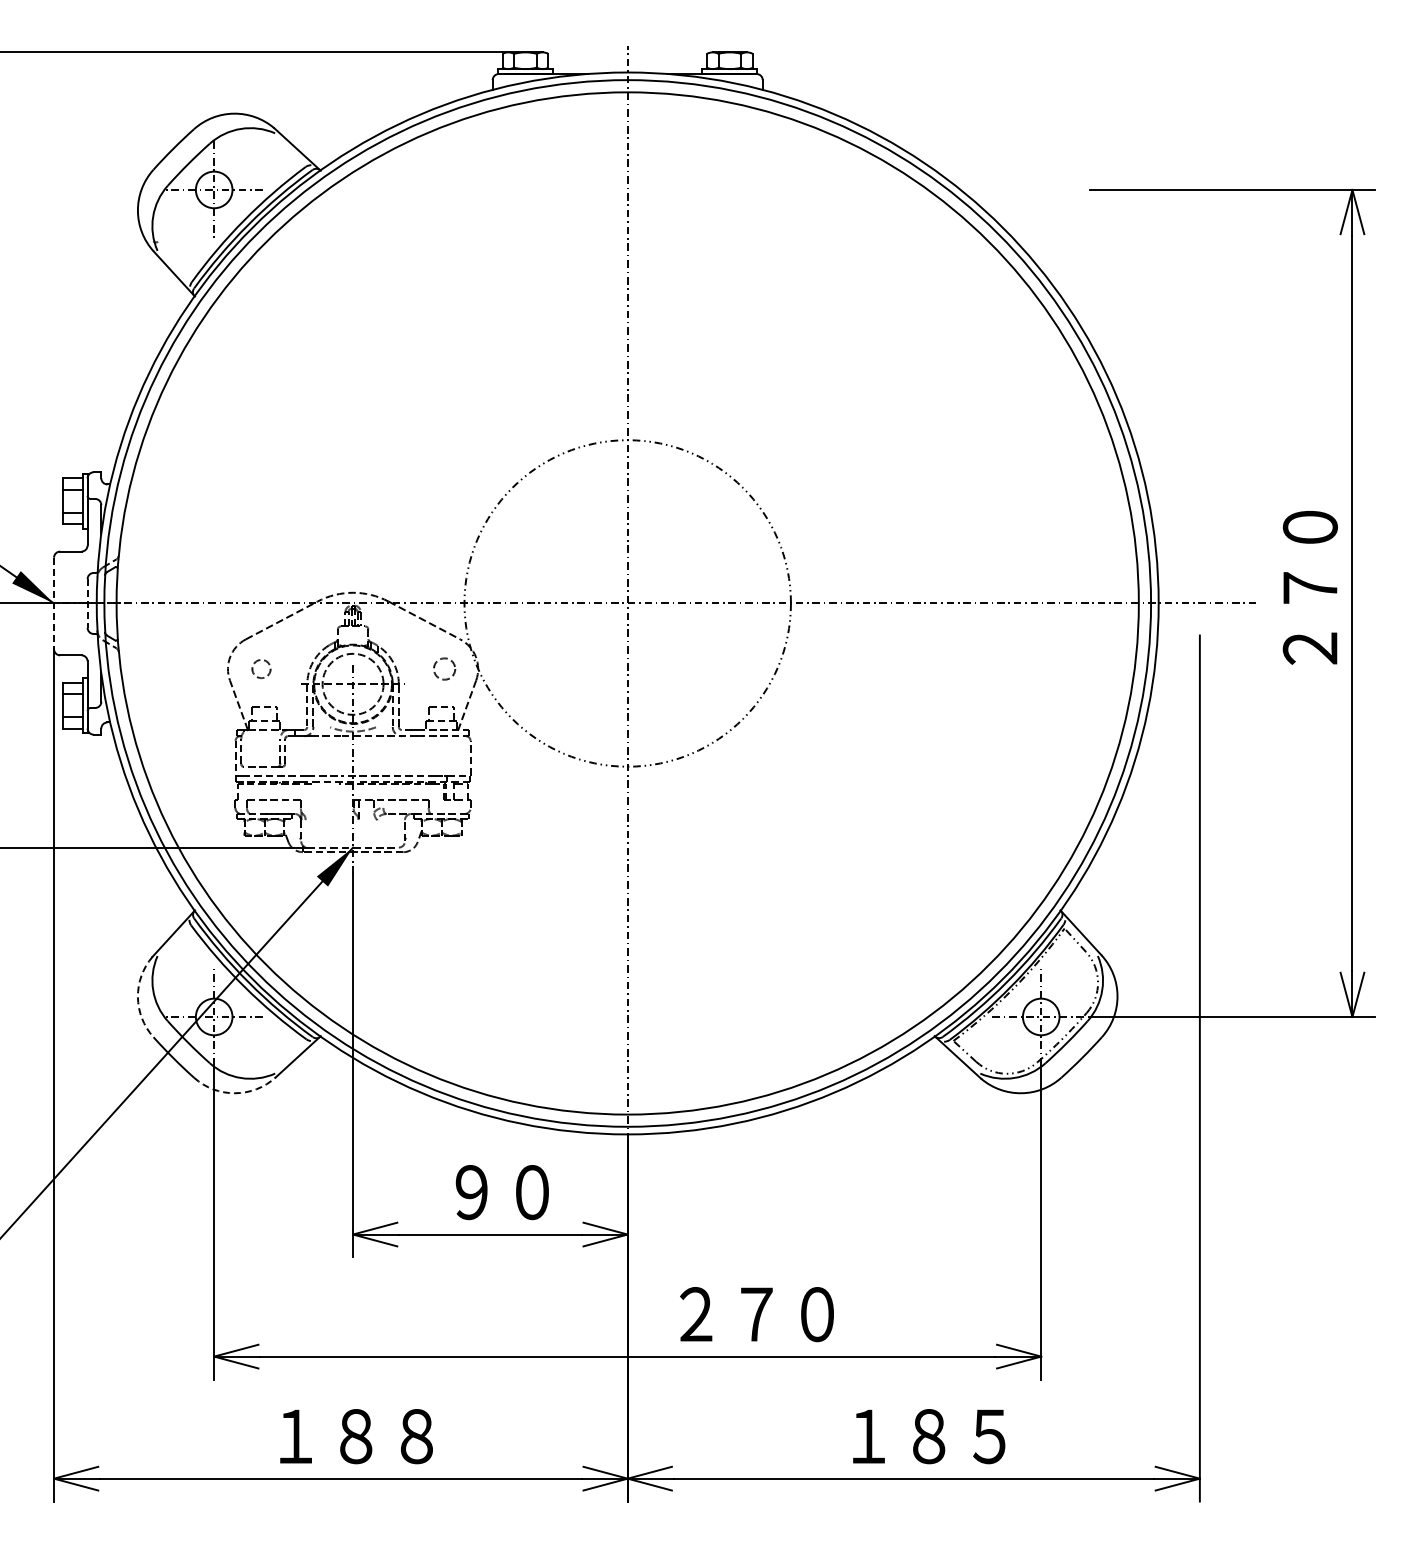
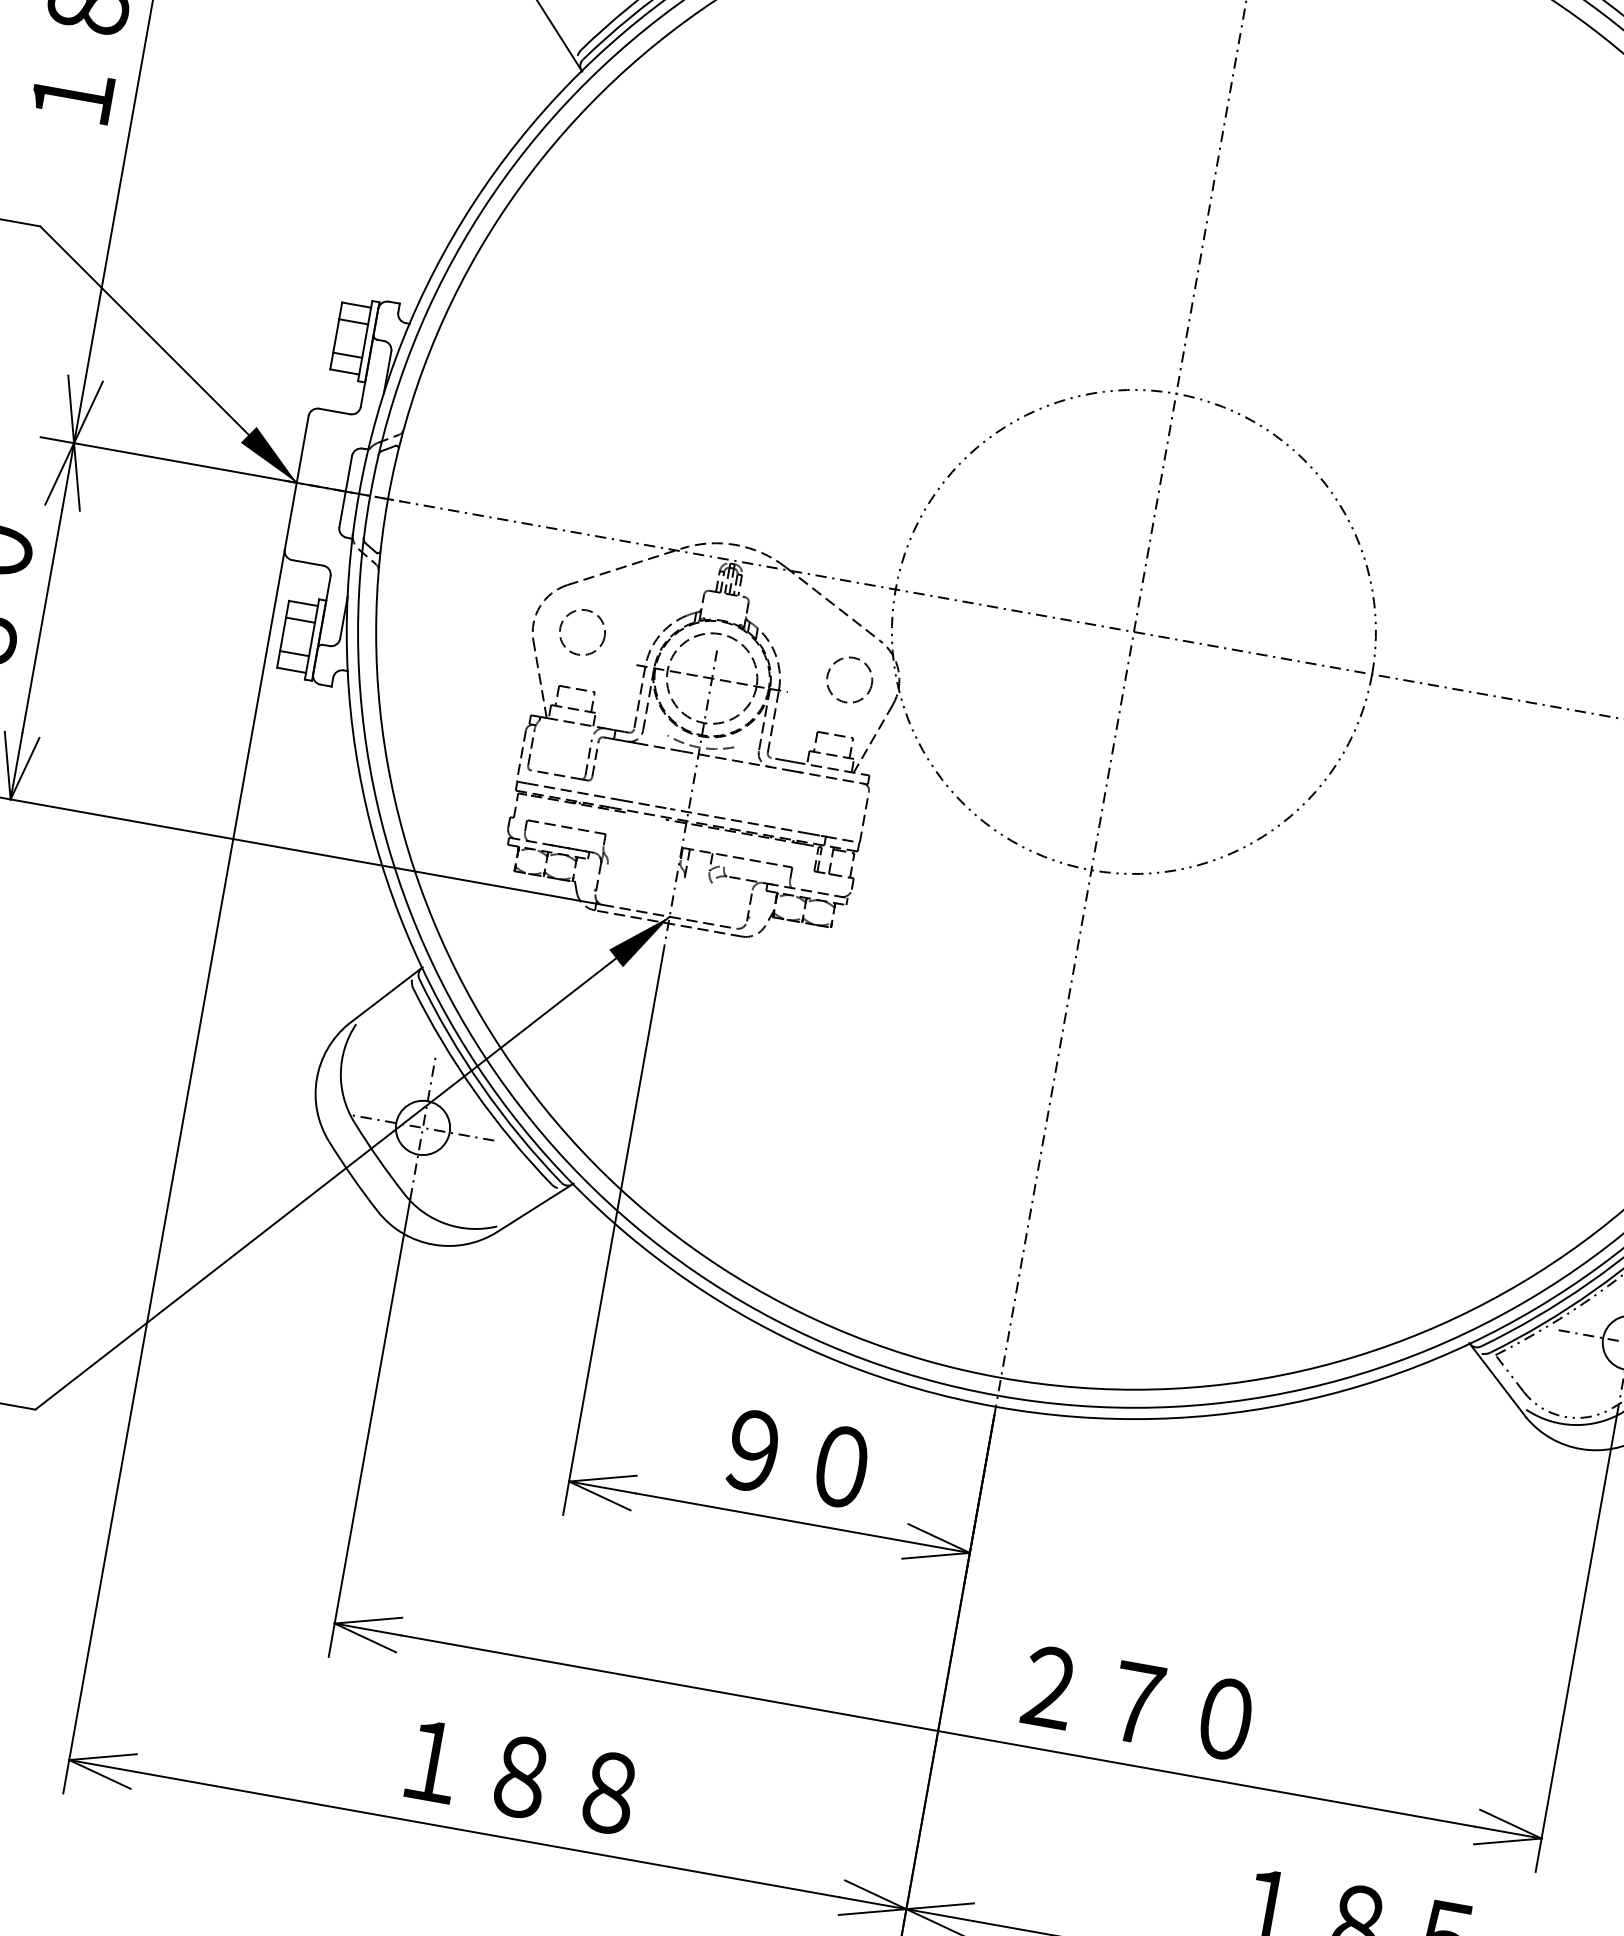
line: (54, 603) -> (297, 483), dashed -> solid
line: (87, 603) -> (345, 491), dashed -> solid
circle: (261, 668) -> (582, 631), size x1.67
circle: (444, 668) -> (849, 679), size x1.43
arc: (137, 997) -> (316, 1079), dashed -> solid
arc: (235, 1093) -> (434, 1245), dashed -> solid

